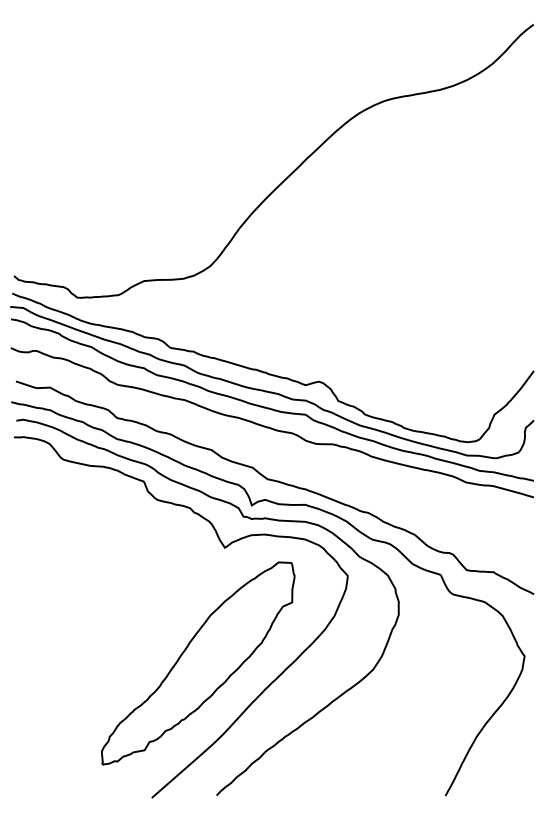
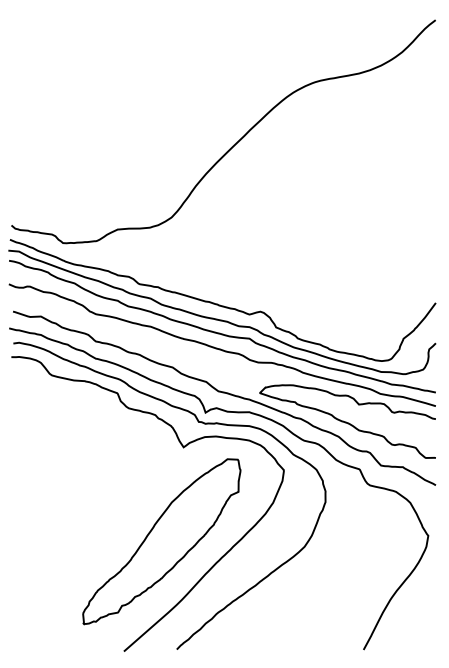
curve: (424, 516) -> (346, 421), added

